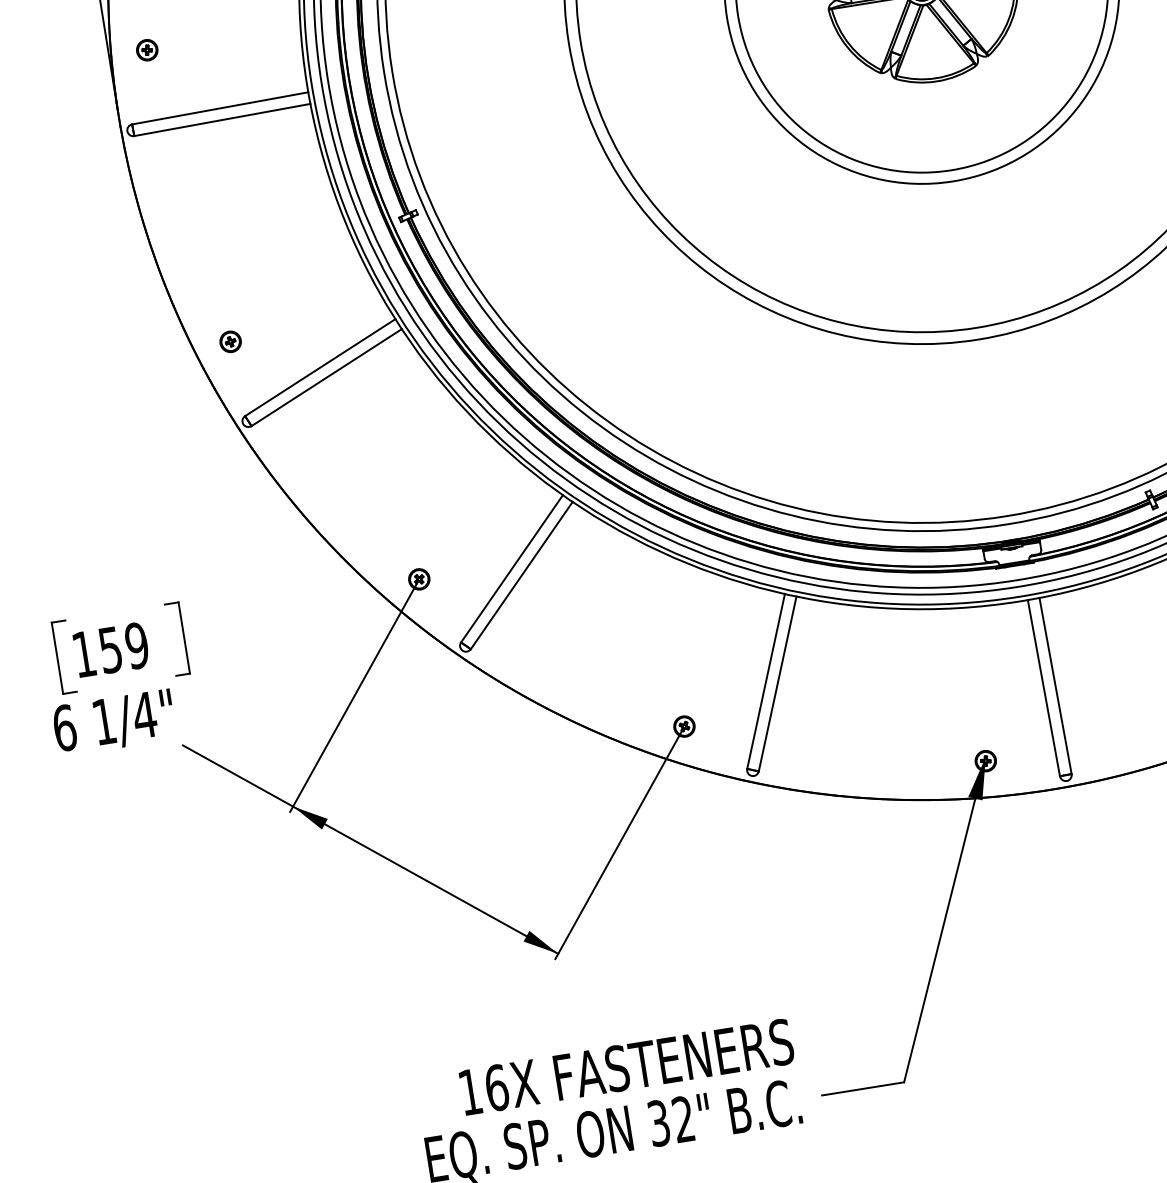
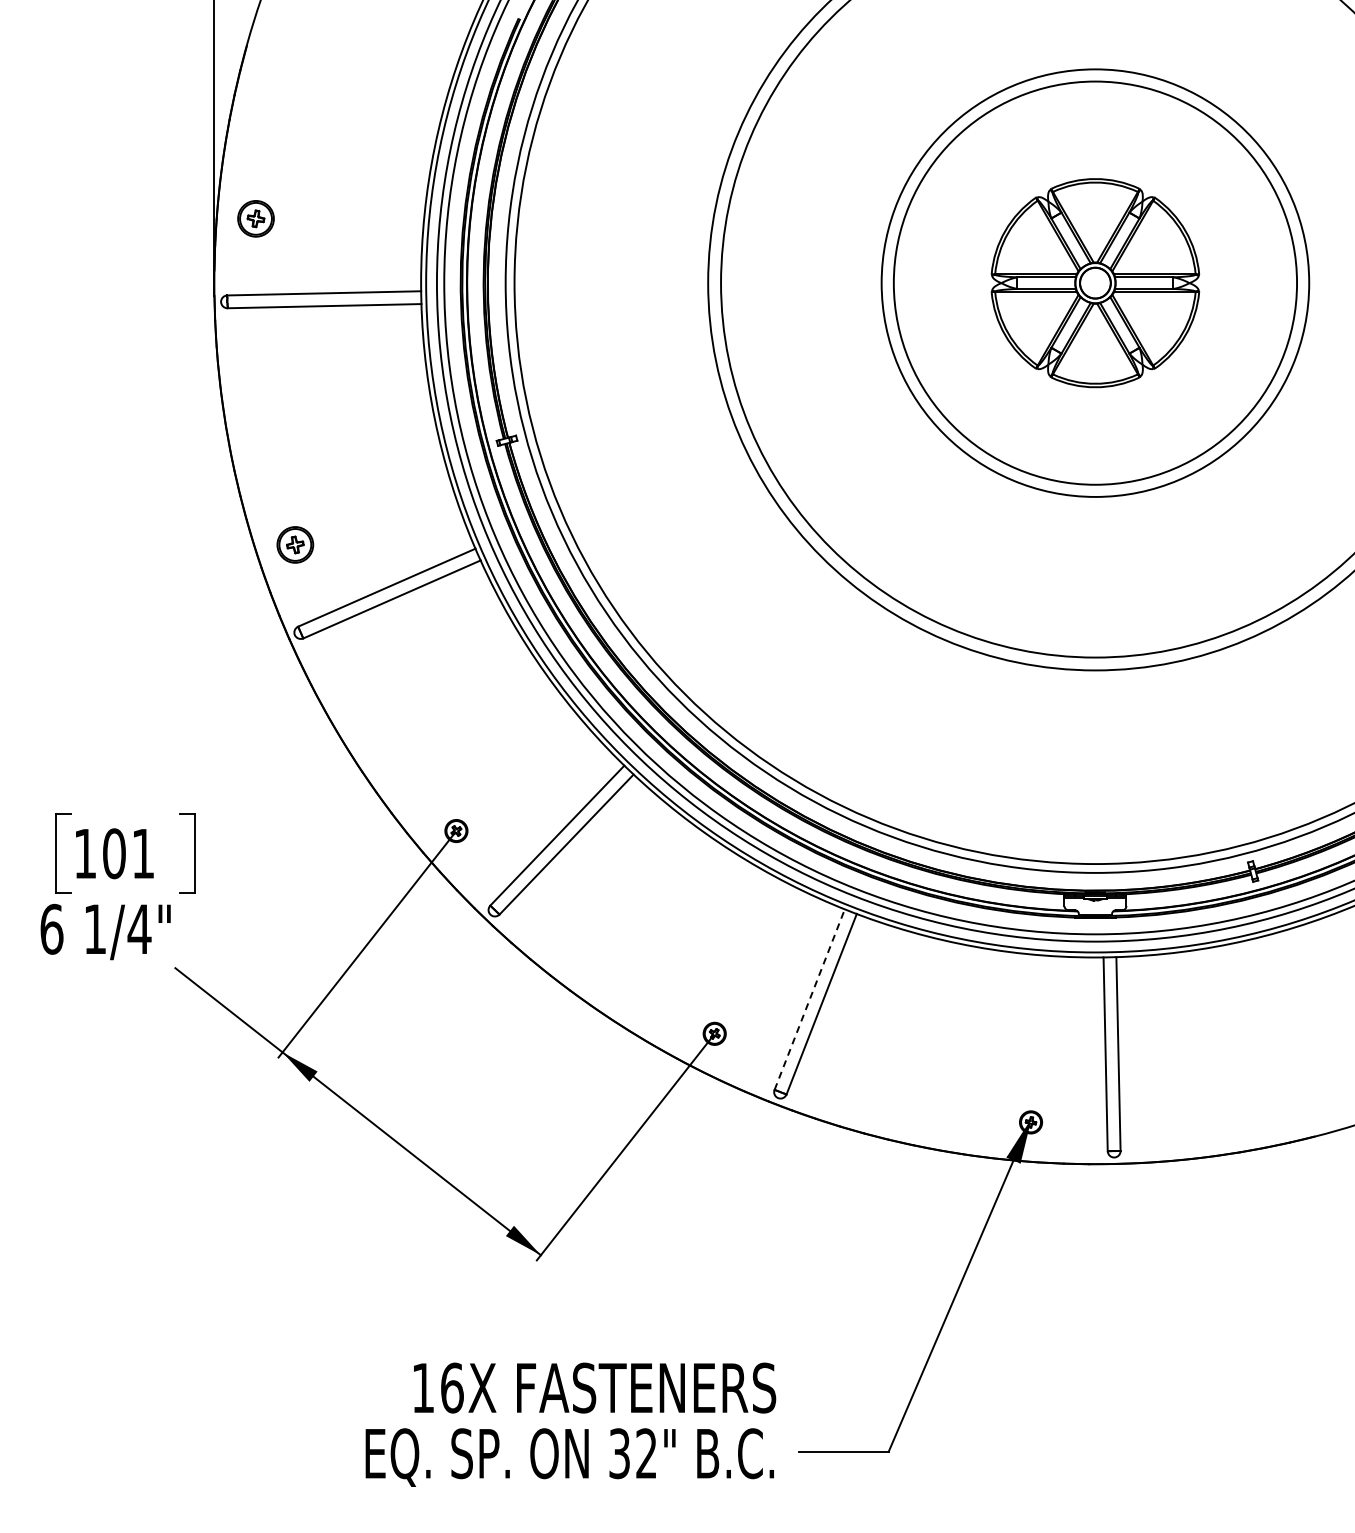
part: (147, 50) -> (256, 218), size x1.6
part: (230, 341) -> (295, 544), size x1.6
text: (123, 647) -> (128, 853), 159 -> 101
line: (765, 681) -> (809, 999), solid -> dashed

